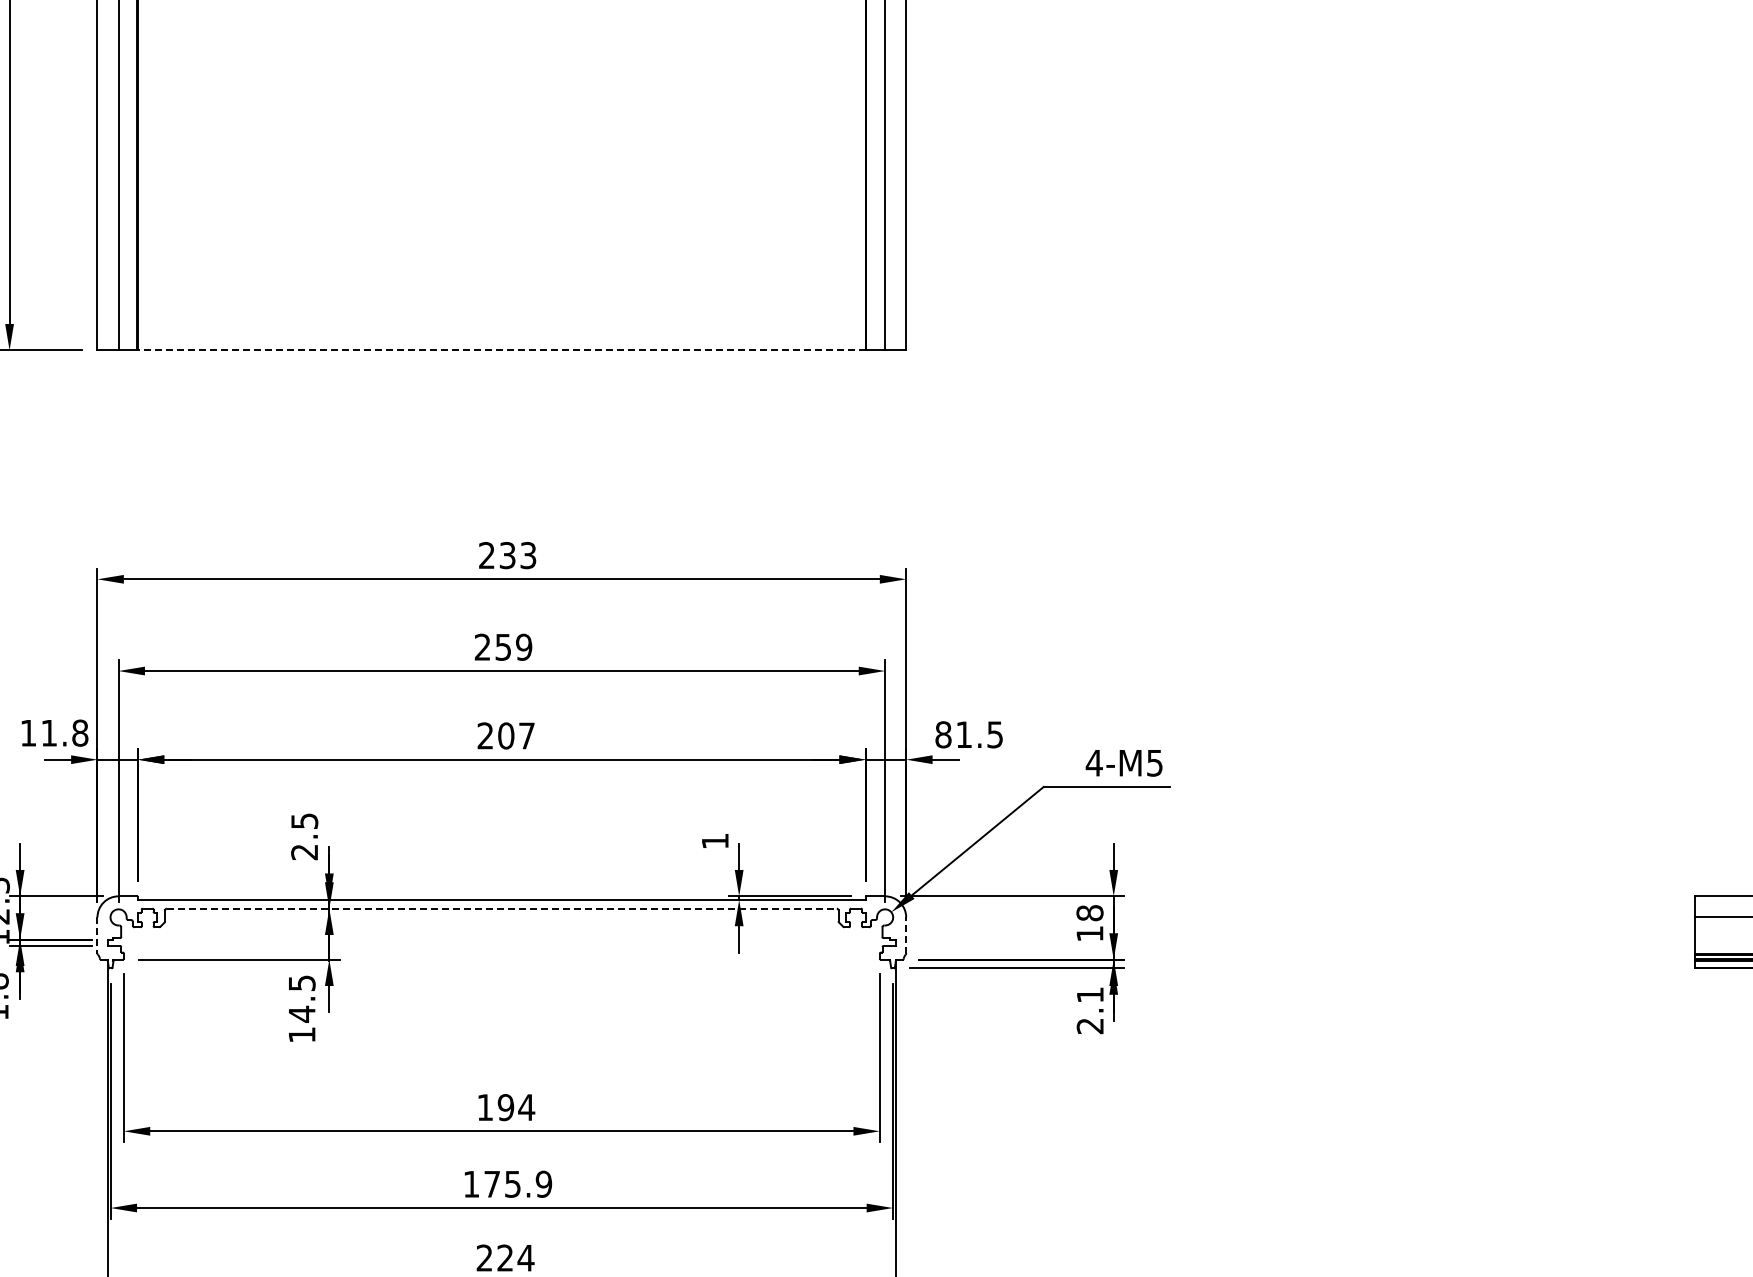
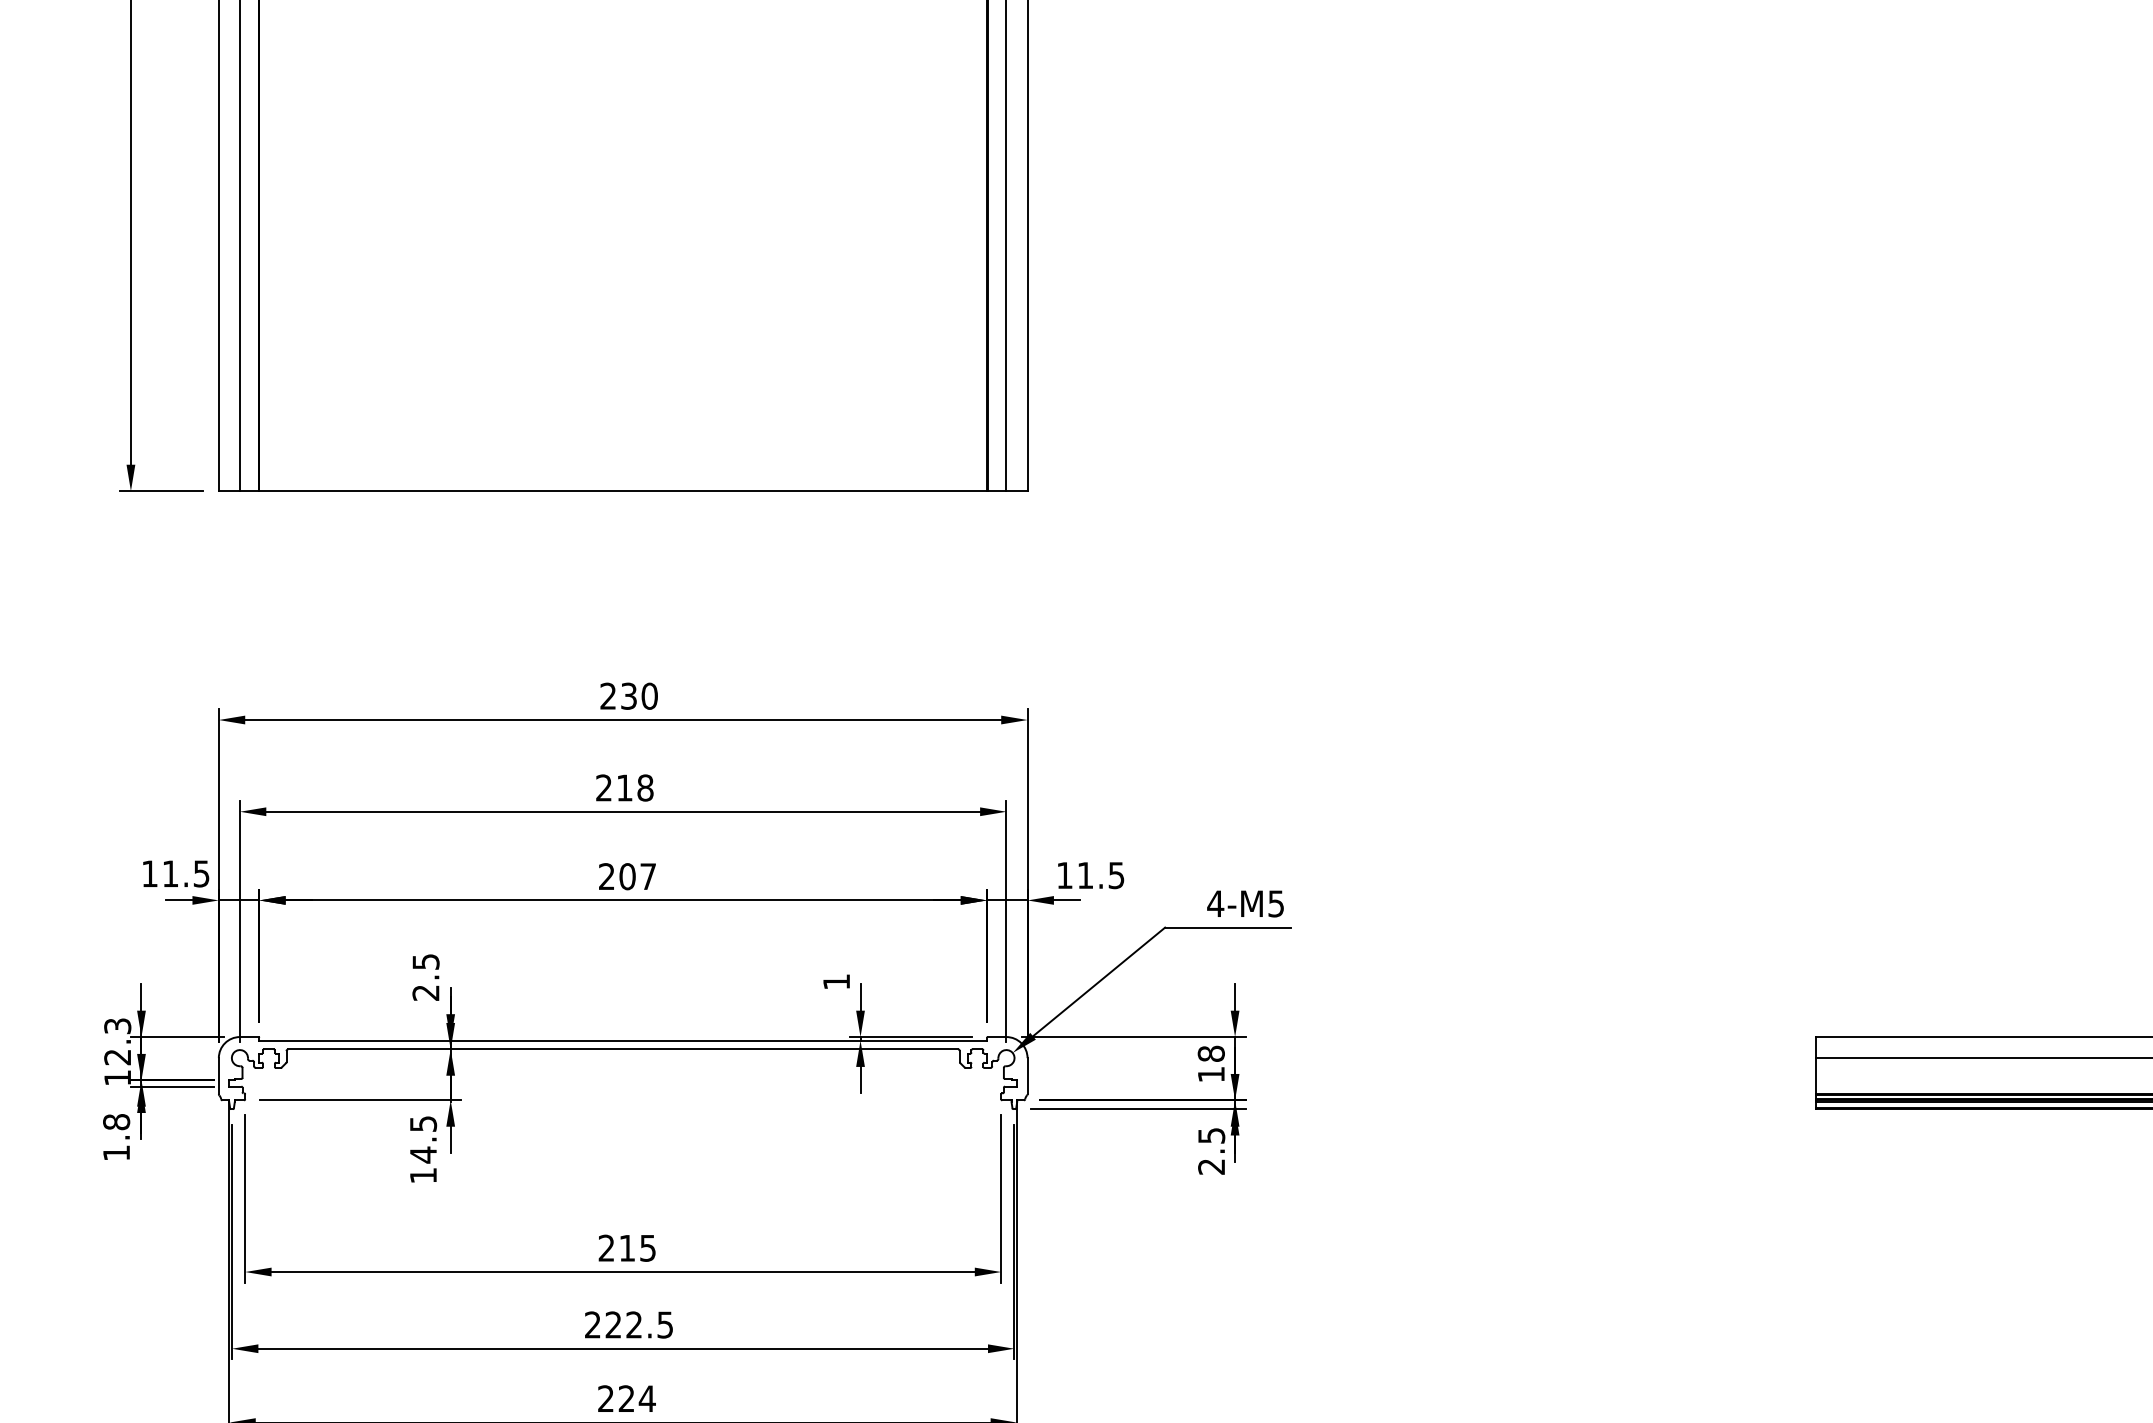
line: (502, 350) -> (623, 491), dashed -> solid
text: (528, 554) -> (649, 695), 233 -> 230
text: (514, 646) -> (635, 787), 259 -> 218
text: (80, 732) -> (201, 873), 11.8 -> 11.5
text: (943, 734) -> (1064, 875), 81.5 -> 11.5
line: (502, 908) -> (623, 1049), dashed -> solid
line: (906, 934) -> (1027, 1075), dashed -> solid
line: (97, 935) -> (218, 1076), dashed -> solid
text: (1090, 994) -> (1211, 1135), 2.1 -> 2.5
text: (506, 1106) -> (627, 1247), 194 -> 215
text: (508, 1183) -> (629, 1324), 175.9 -> 222.5

